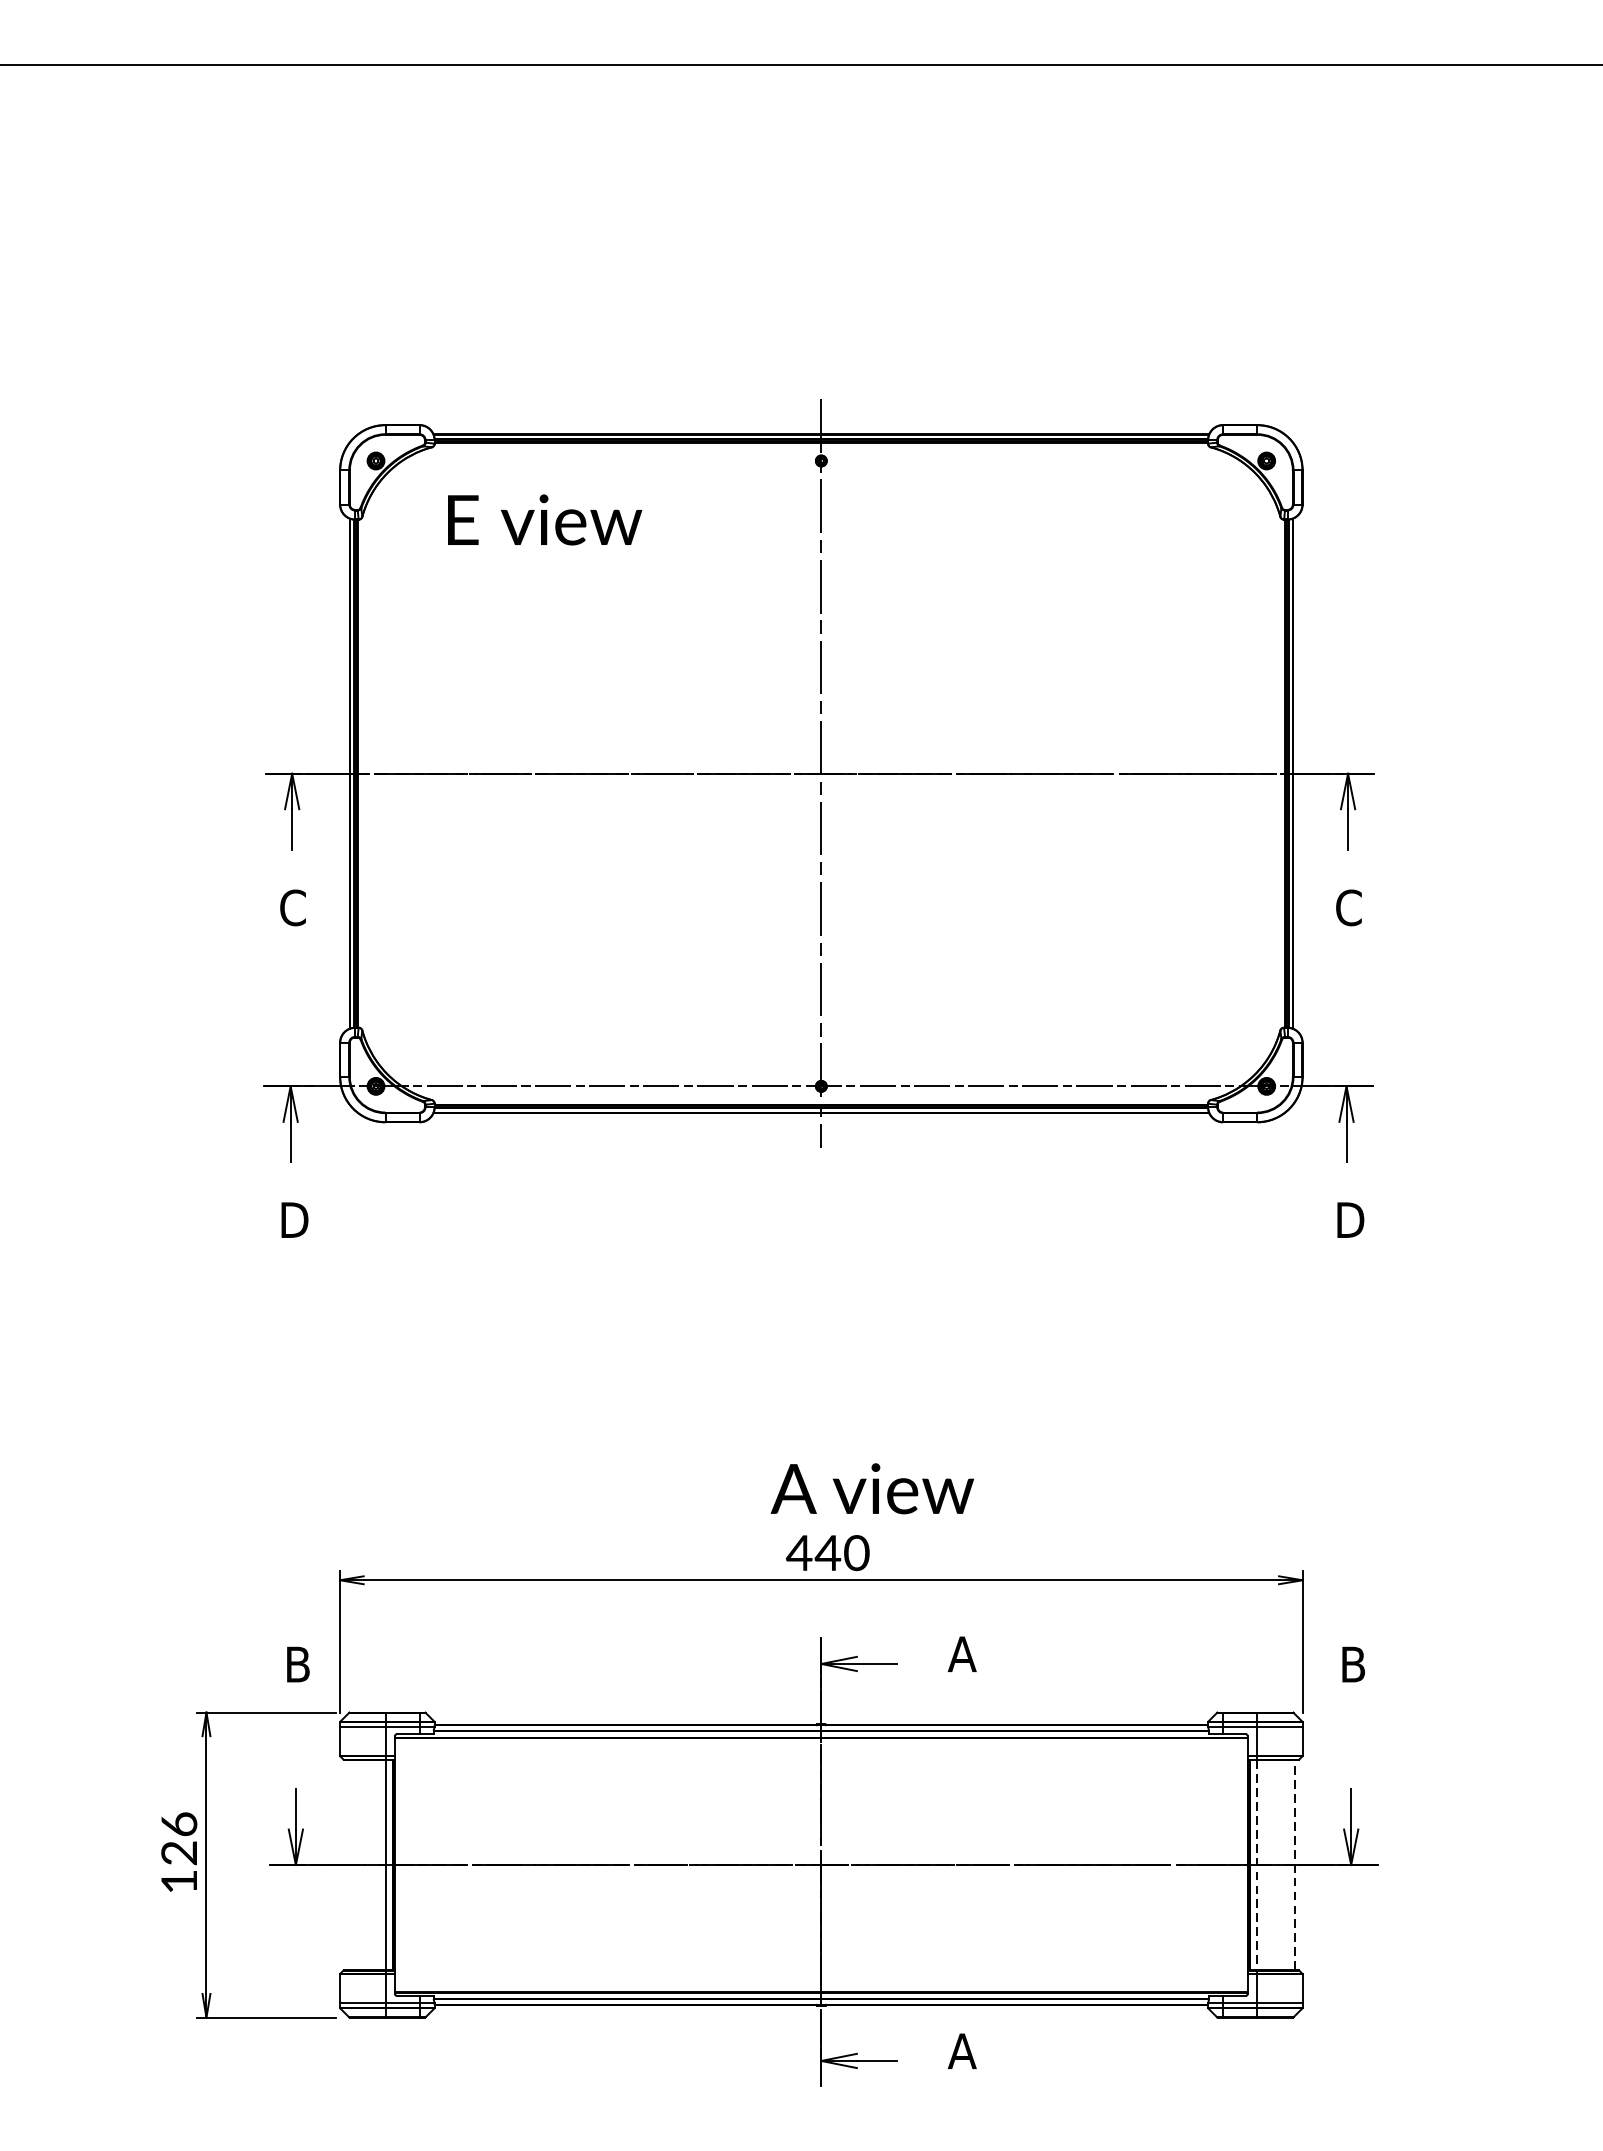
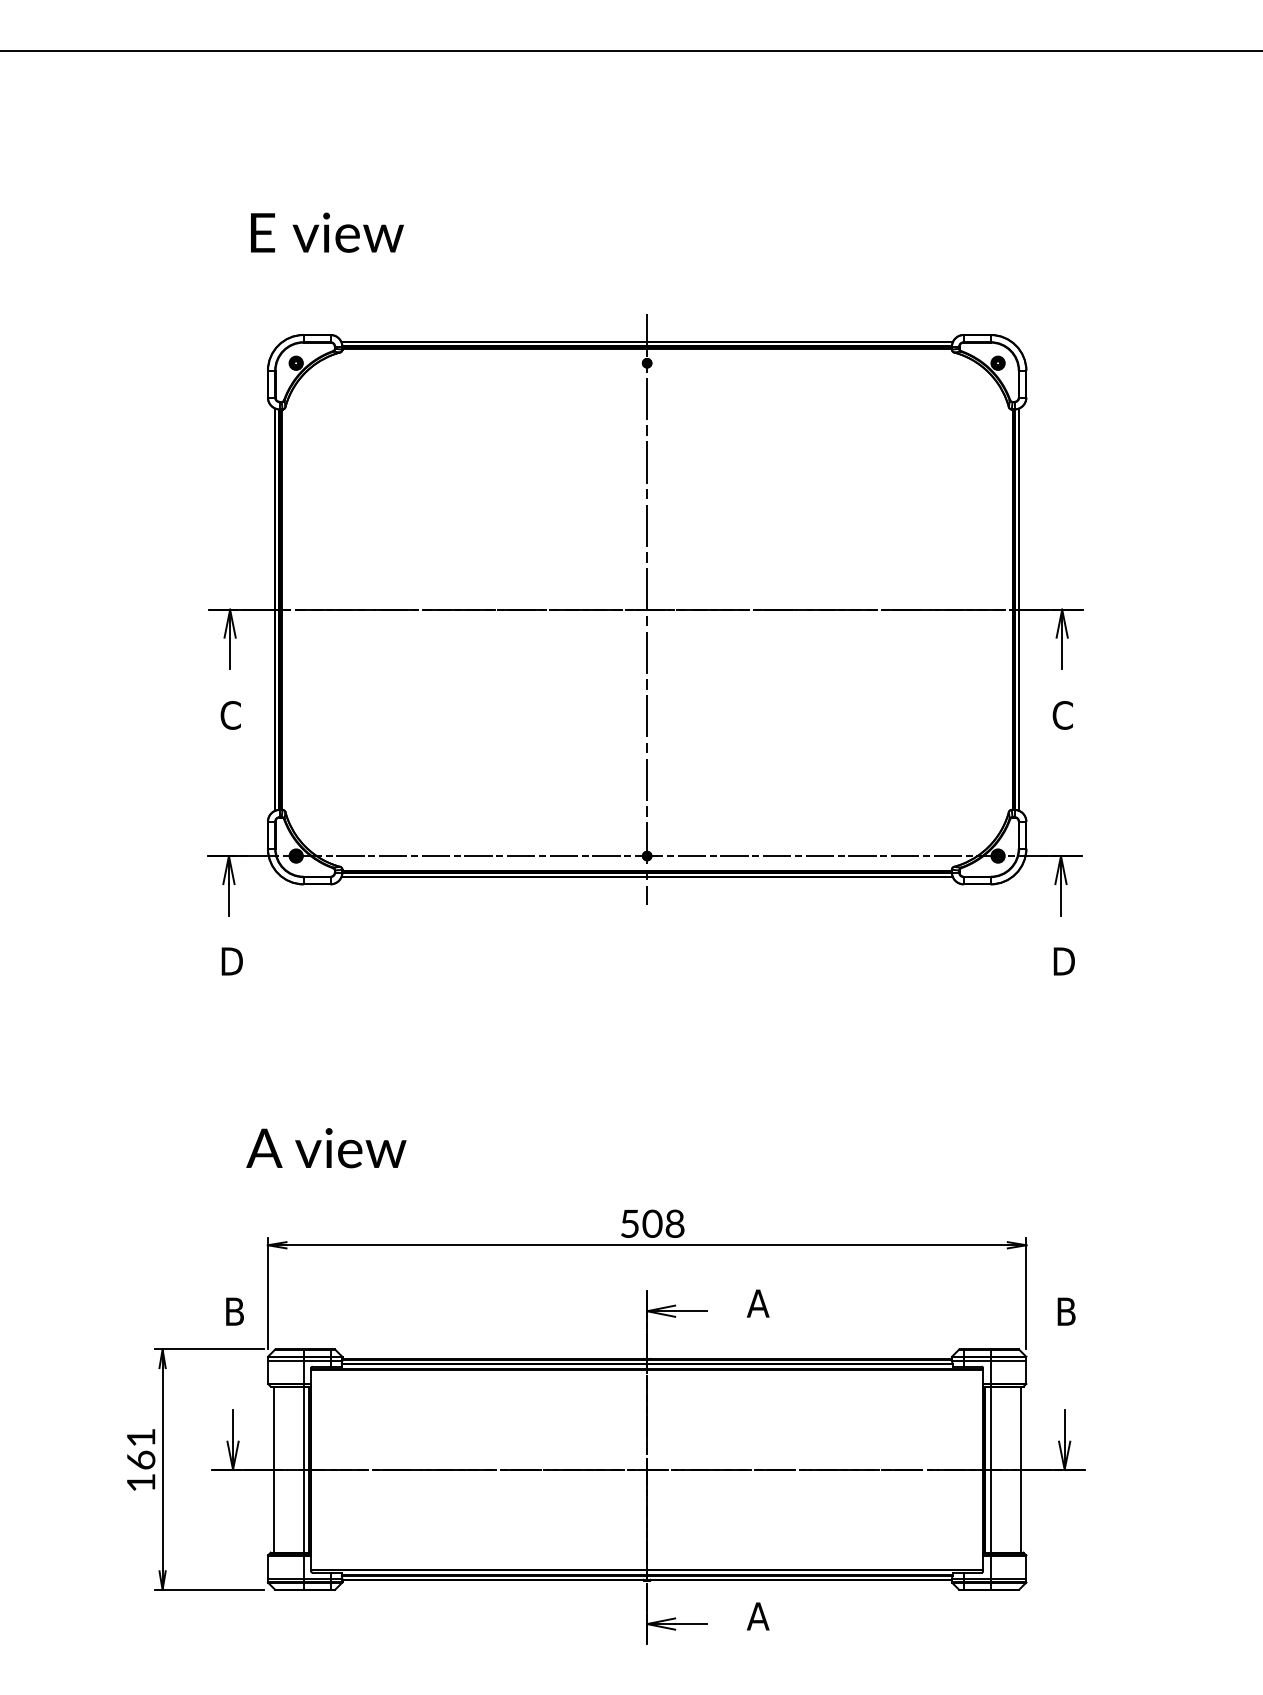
text: (545, 519) -> (327, 232), moved
text: (872, 1489) -> (326, 1148), moved
text: (828, 1552) -> (652, 1223), 440 -> 508
text: (179, 1838) -> (141, 1448), 126 -> 161
line: (347, 1864) -> (273, 1469), added
line: (1257, 1864) -> (990, 1469), dashed -> solid
line: (1295, 1864) -> (1020, 1469), dashed -> solid

